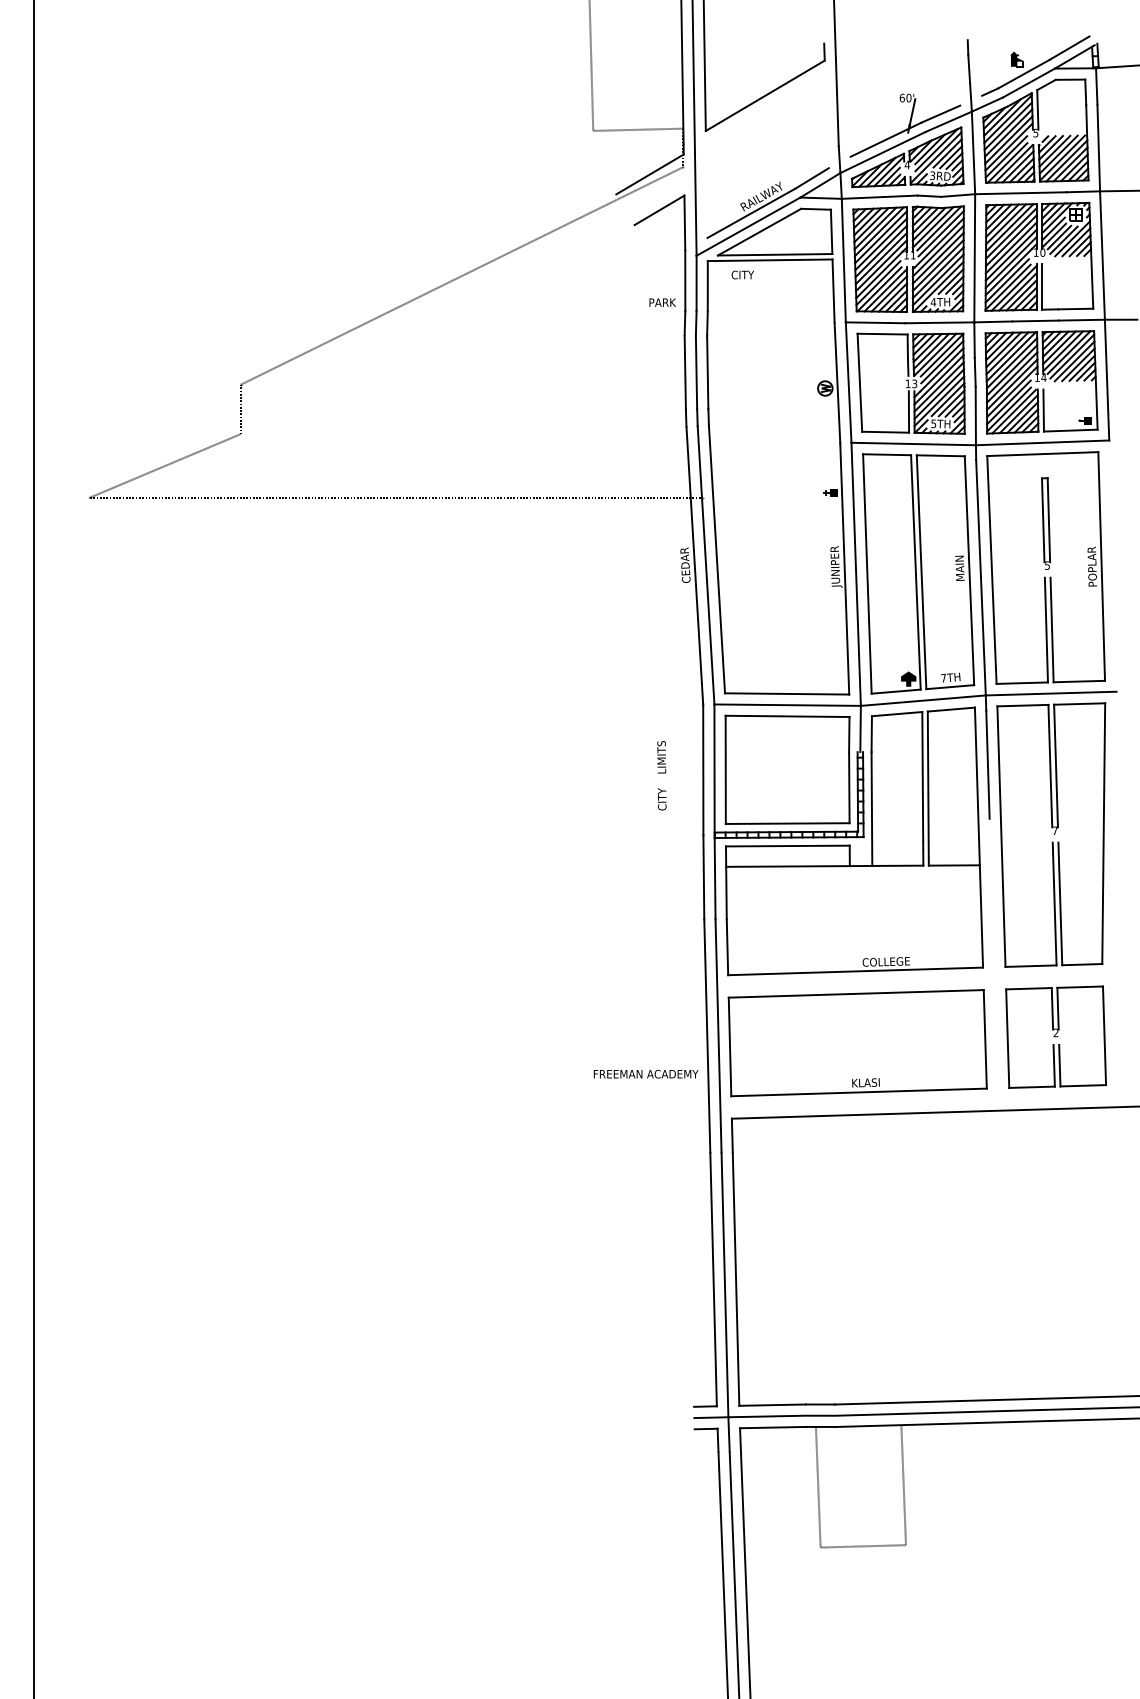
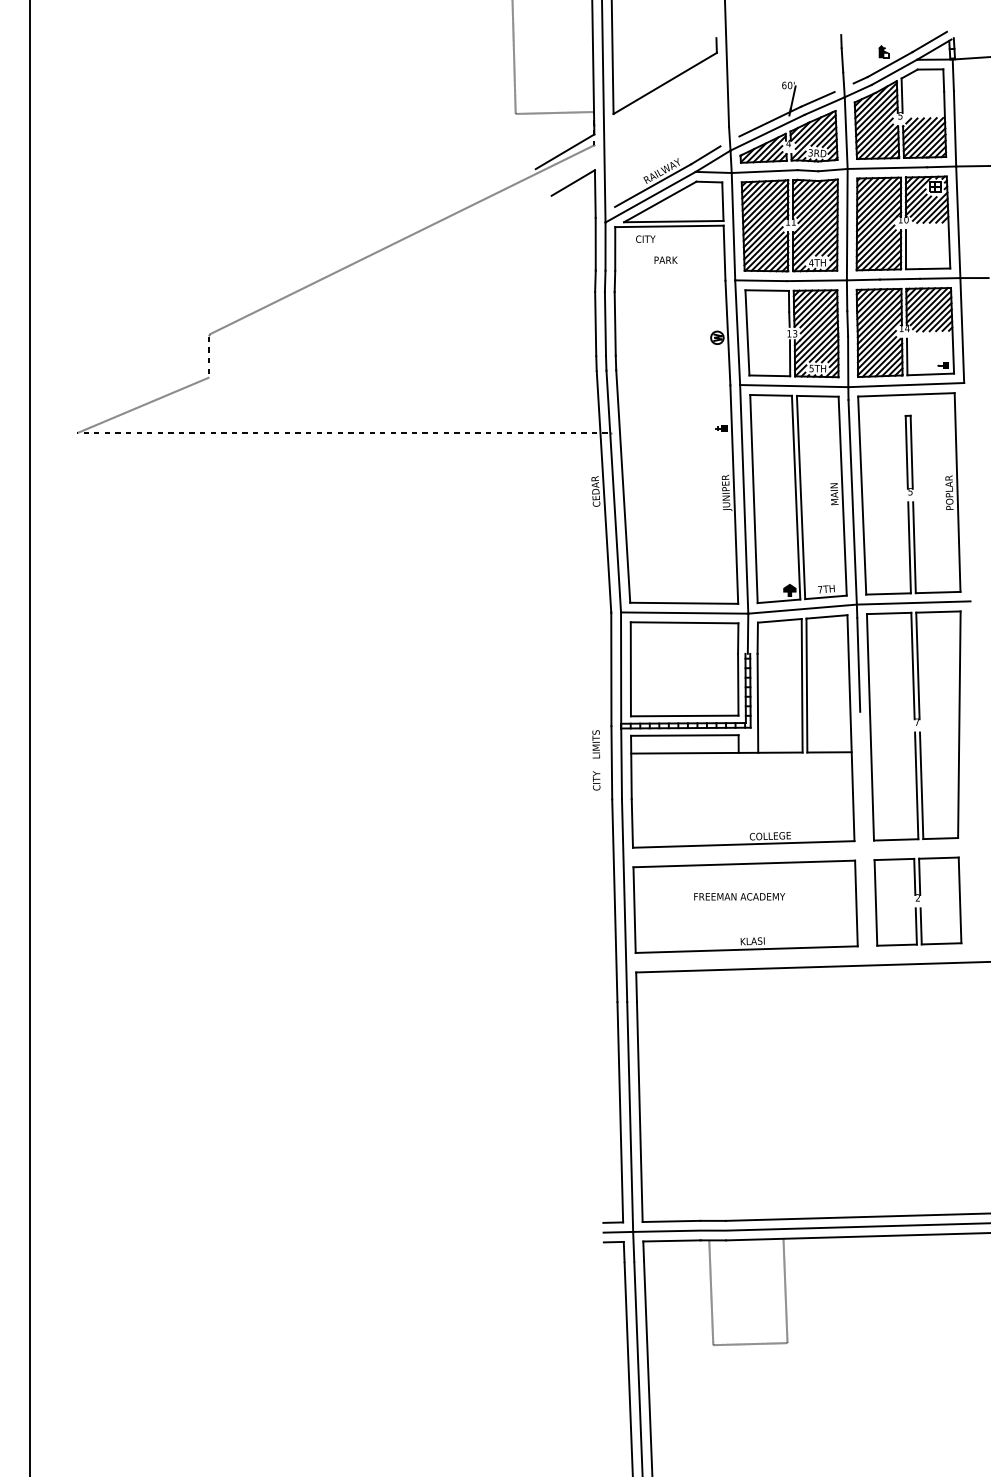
text: (662, 301) -> (665, 259), moved
text: (662, 775) -> (596, 760), moved
text: (645, 1073) -> (739, 896), moved

